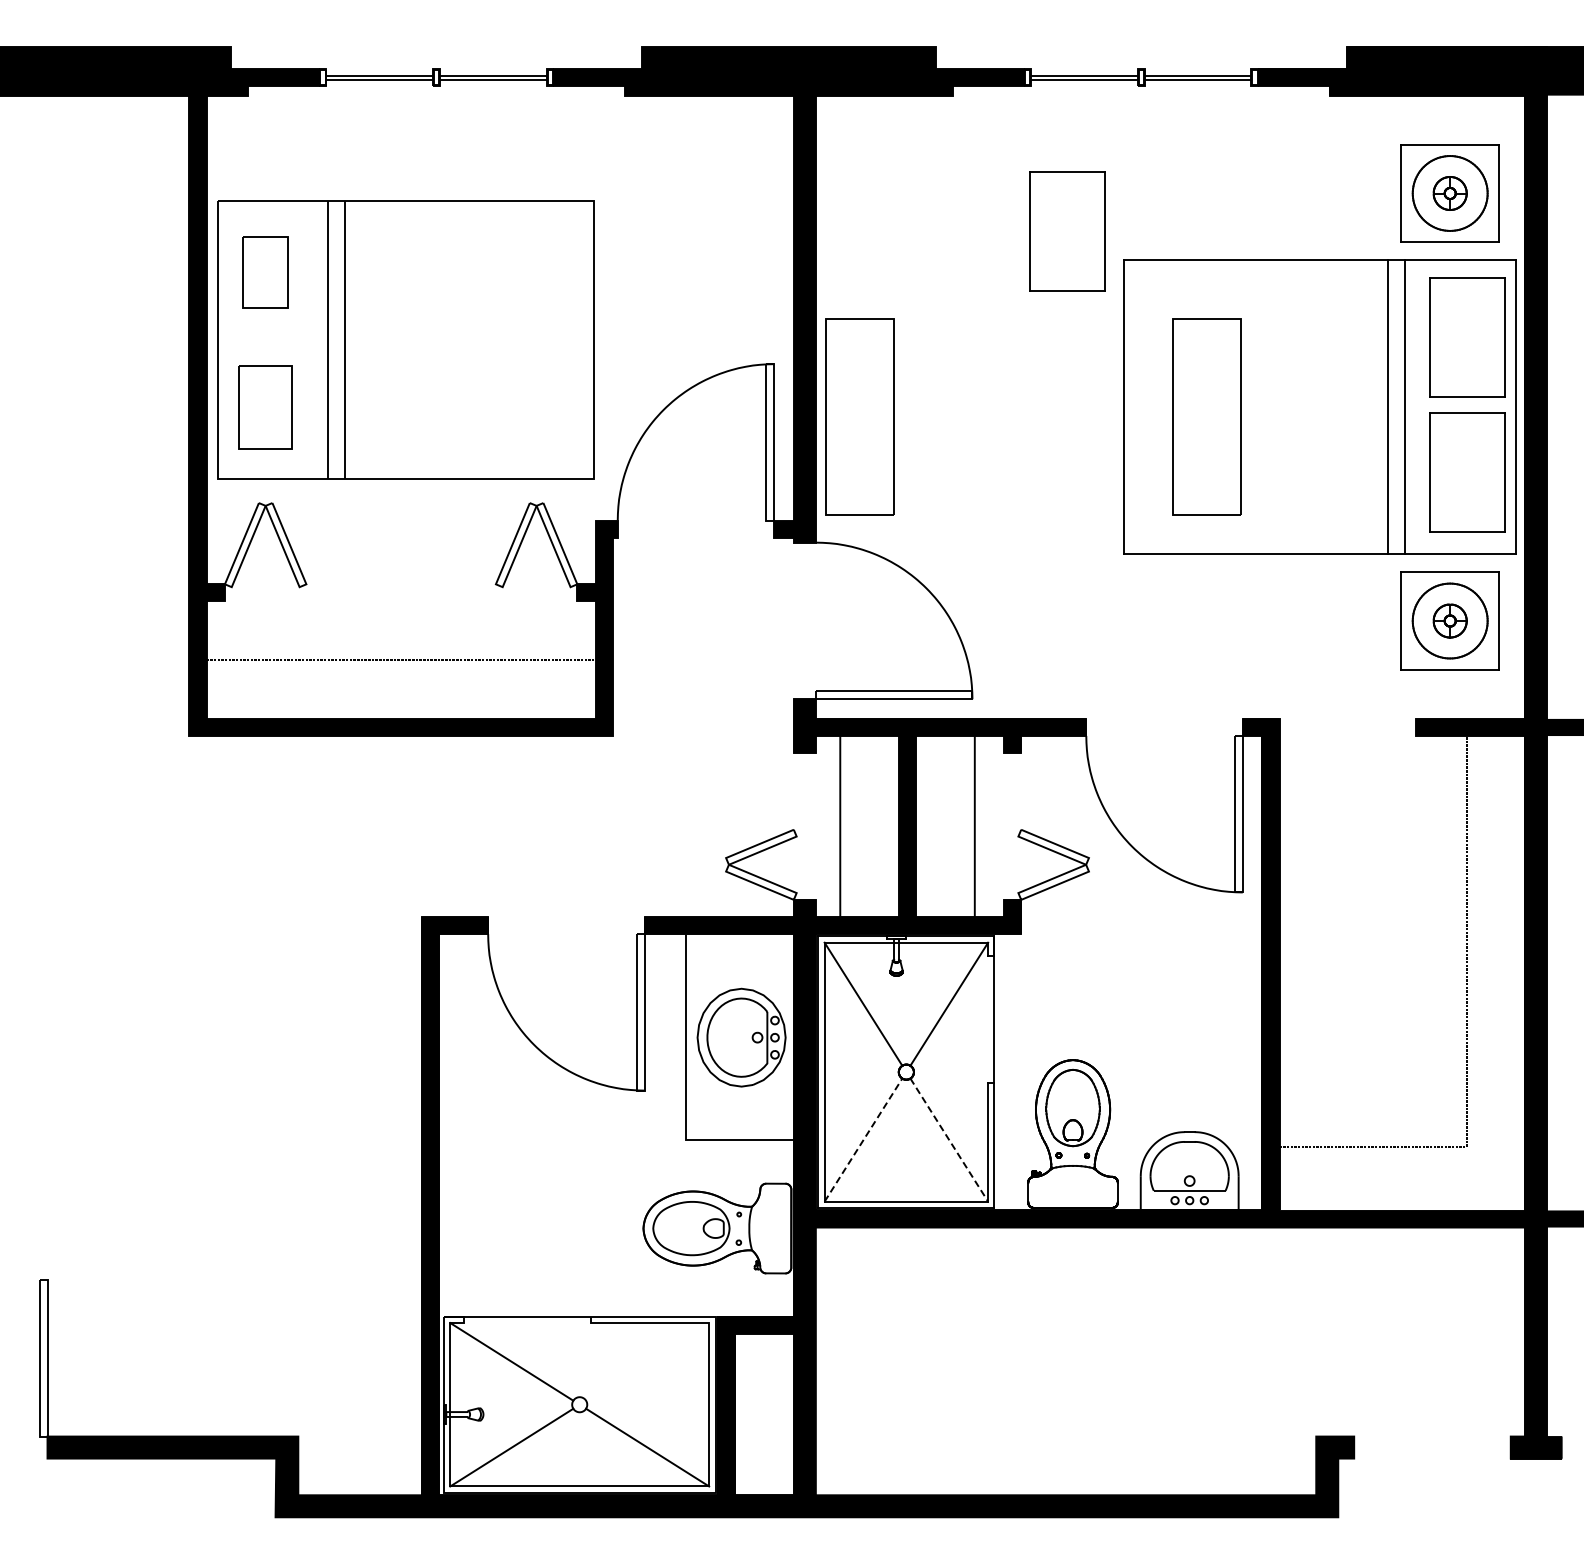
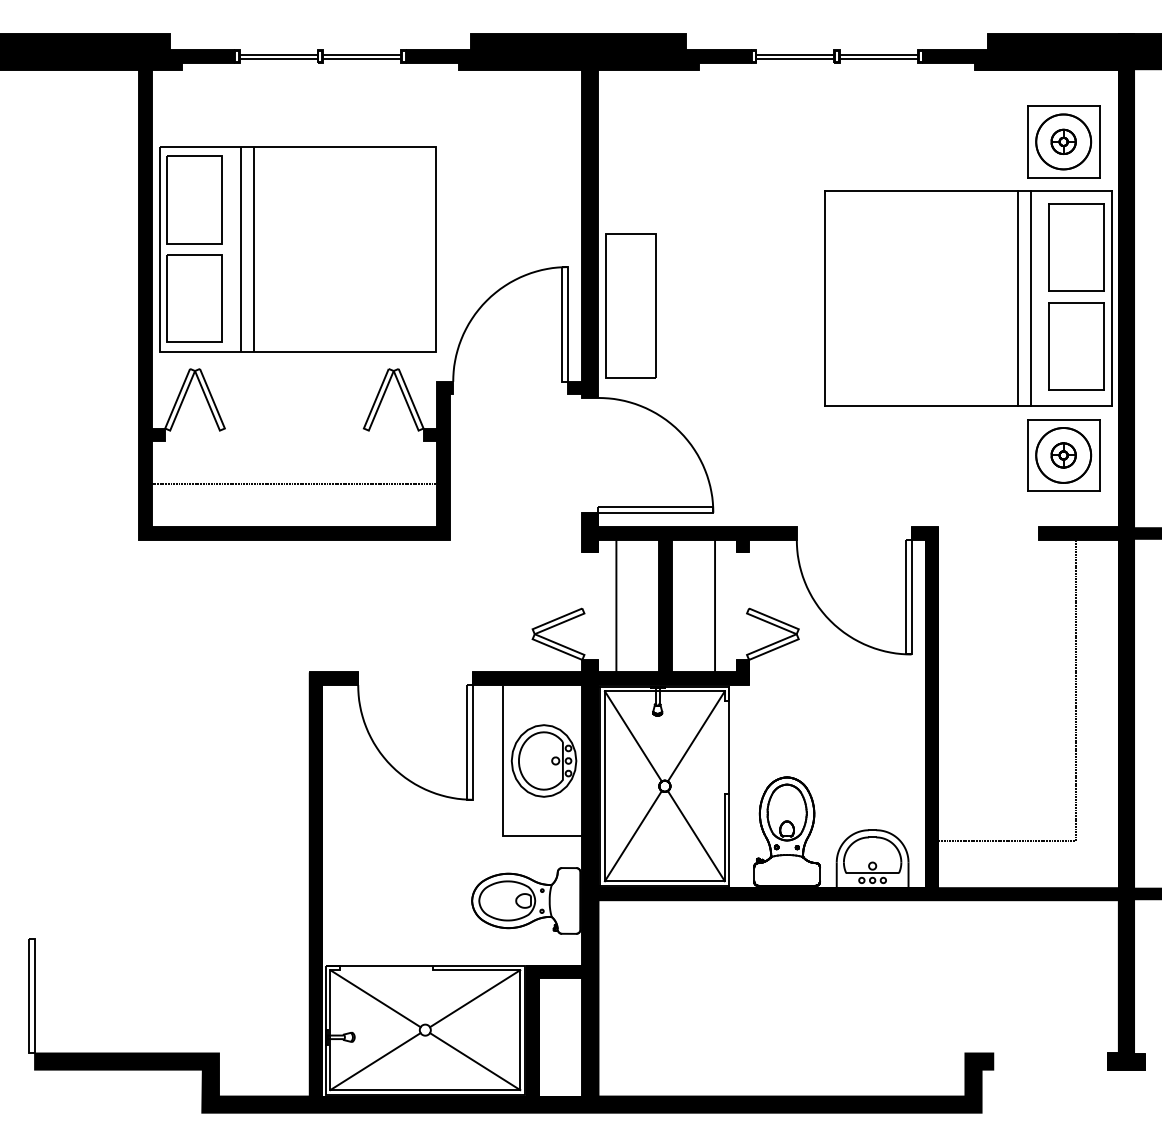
part: (1067, 231) -> (783, 169), removed
part: (265, 272) -> (194, 199), size x1.67
part: (265, 407) -> (194, 298), size x1.43
part: (1206, 416) -> (884, 305), removed
line: (863, 1140) -> (633, 836), dashed -> solid
line: (949, 1140) -> (696, 836), dashed -> solid
line: (647, 1361) -> (475, 998), added

